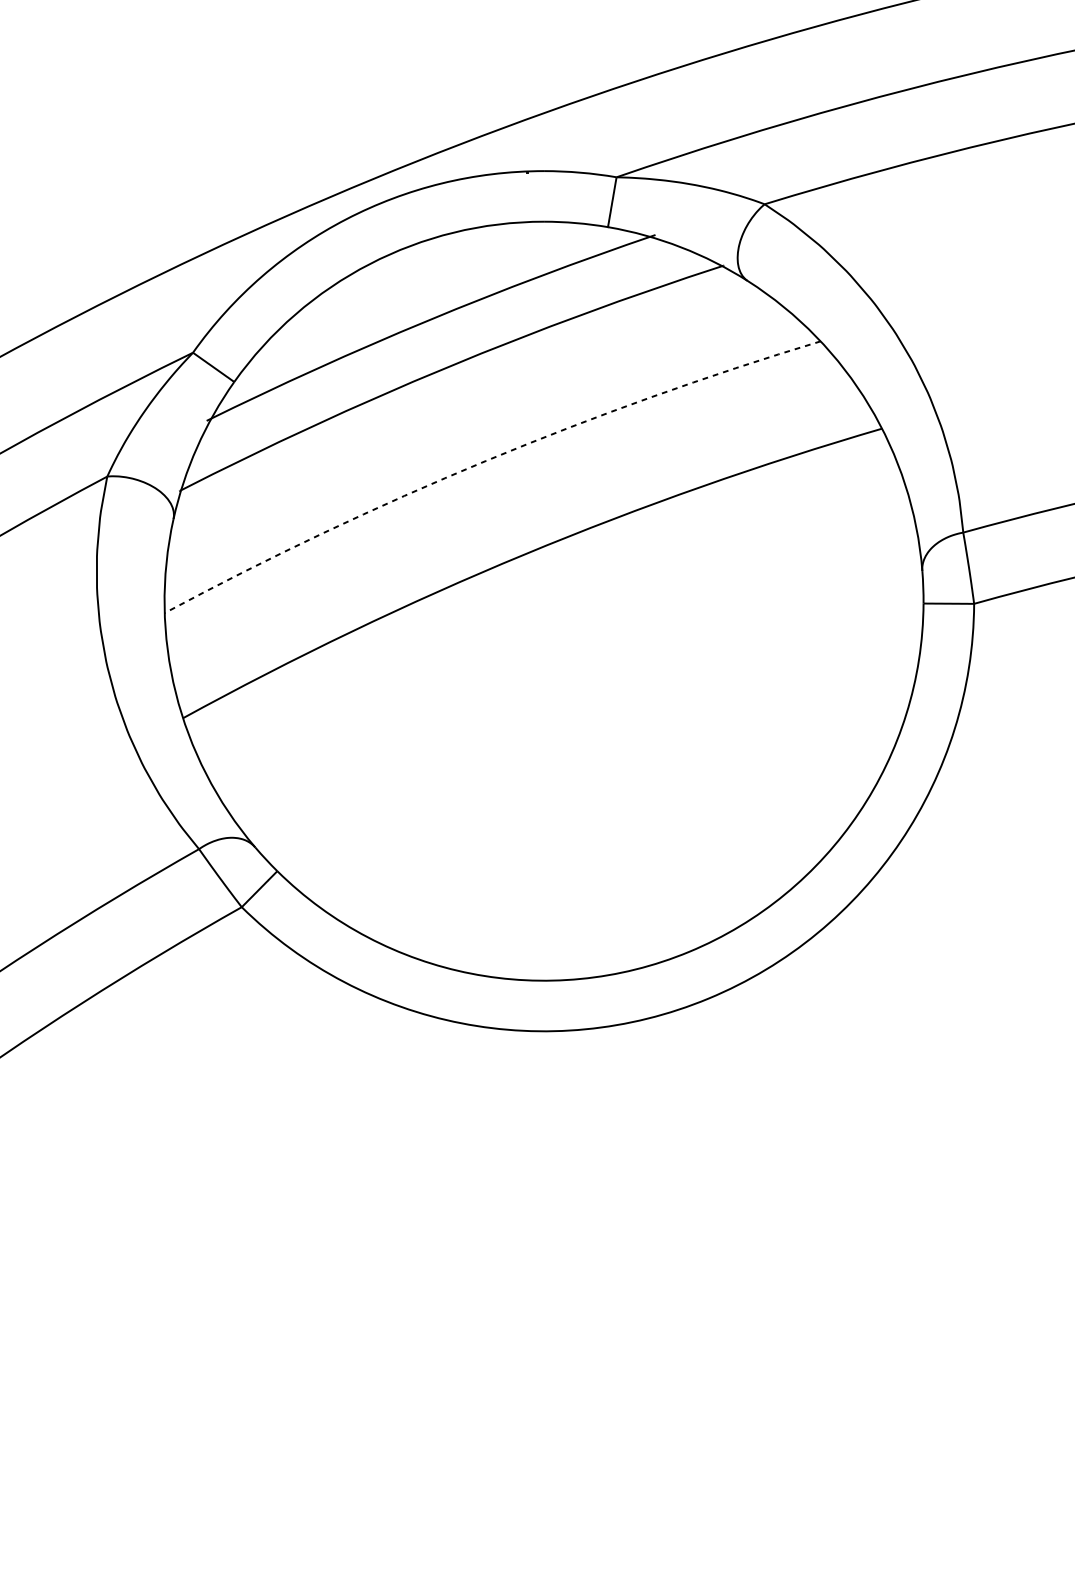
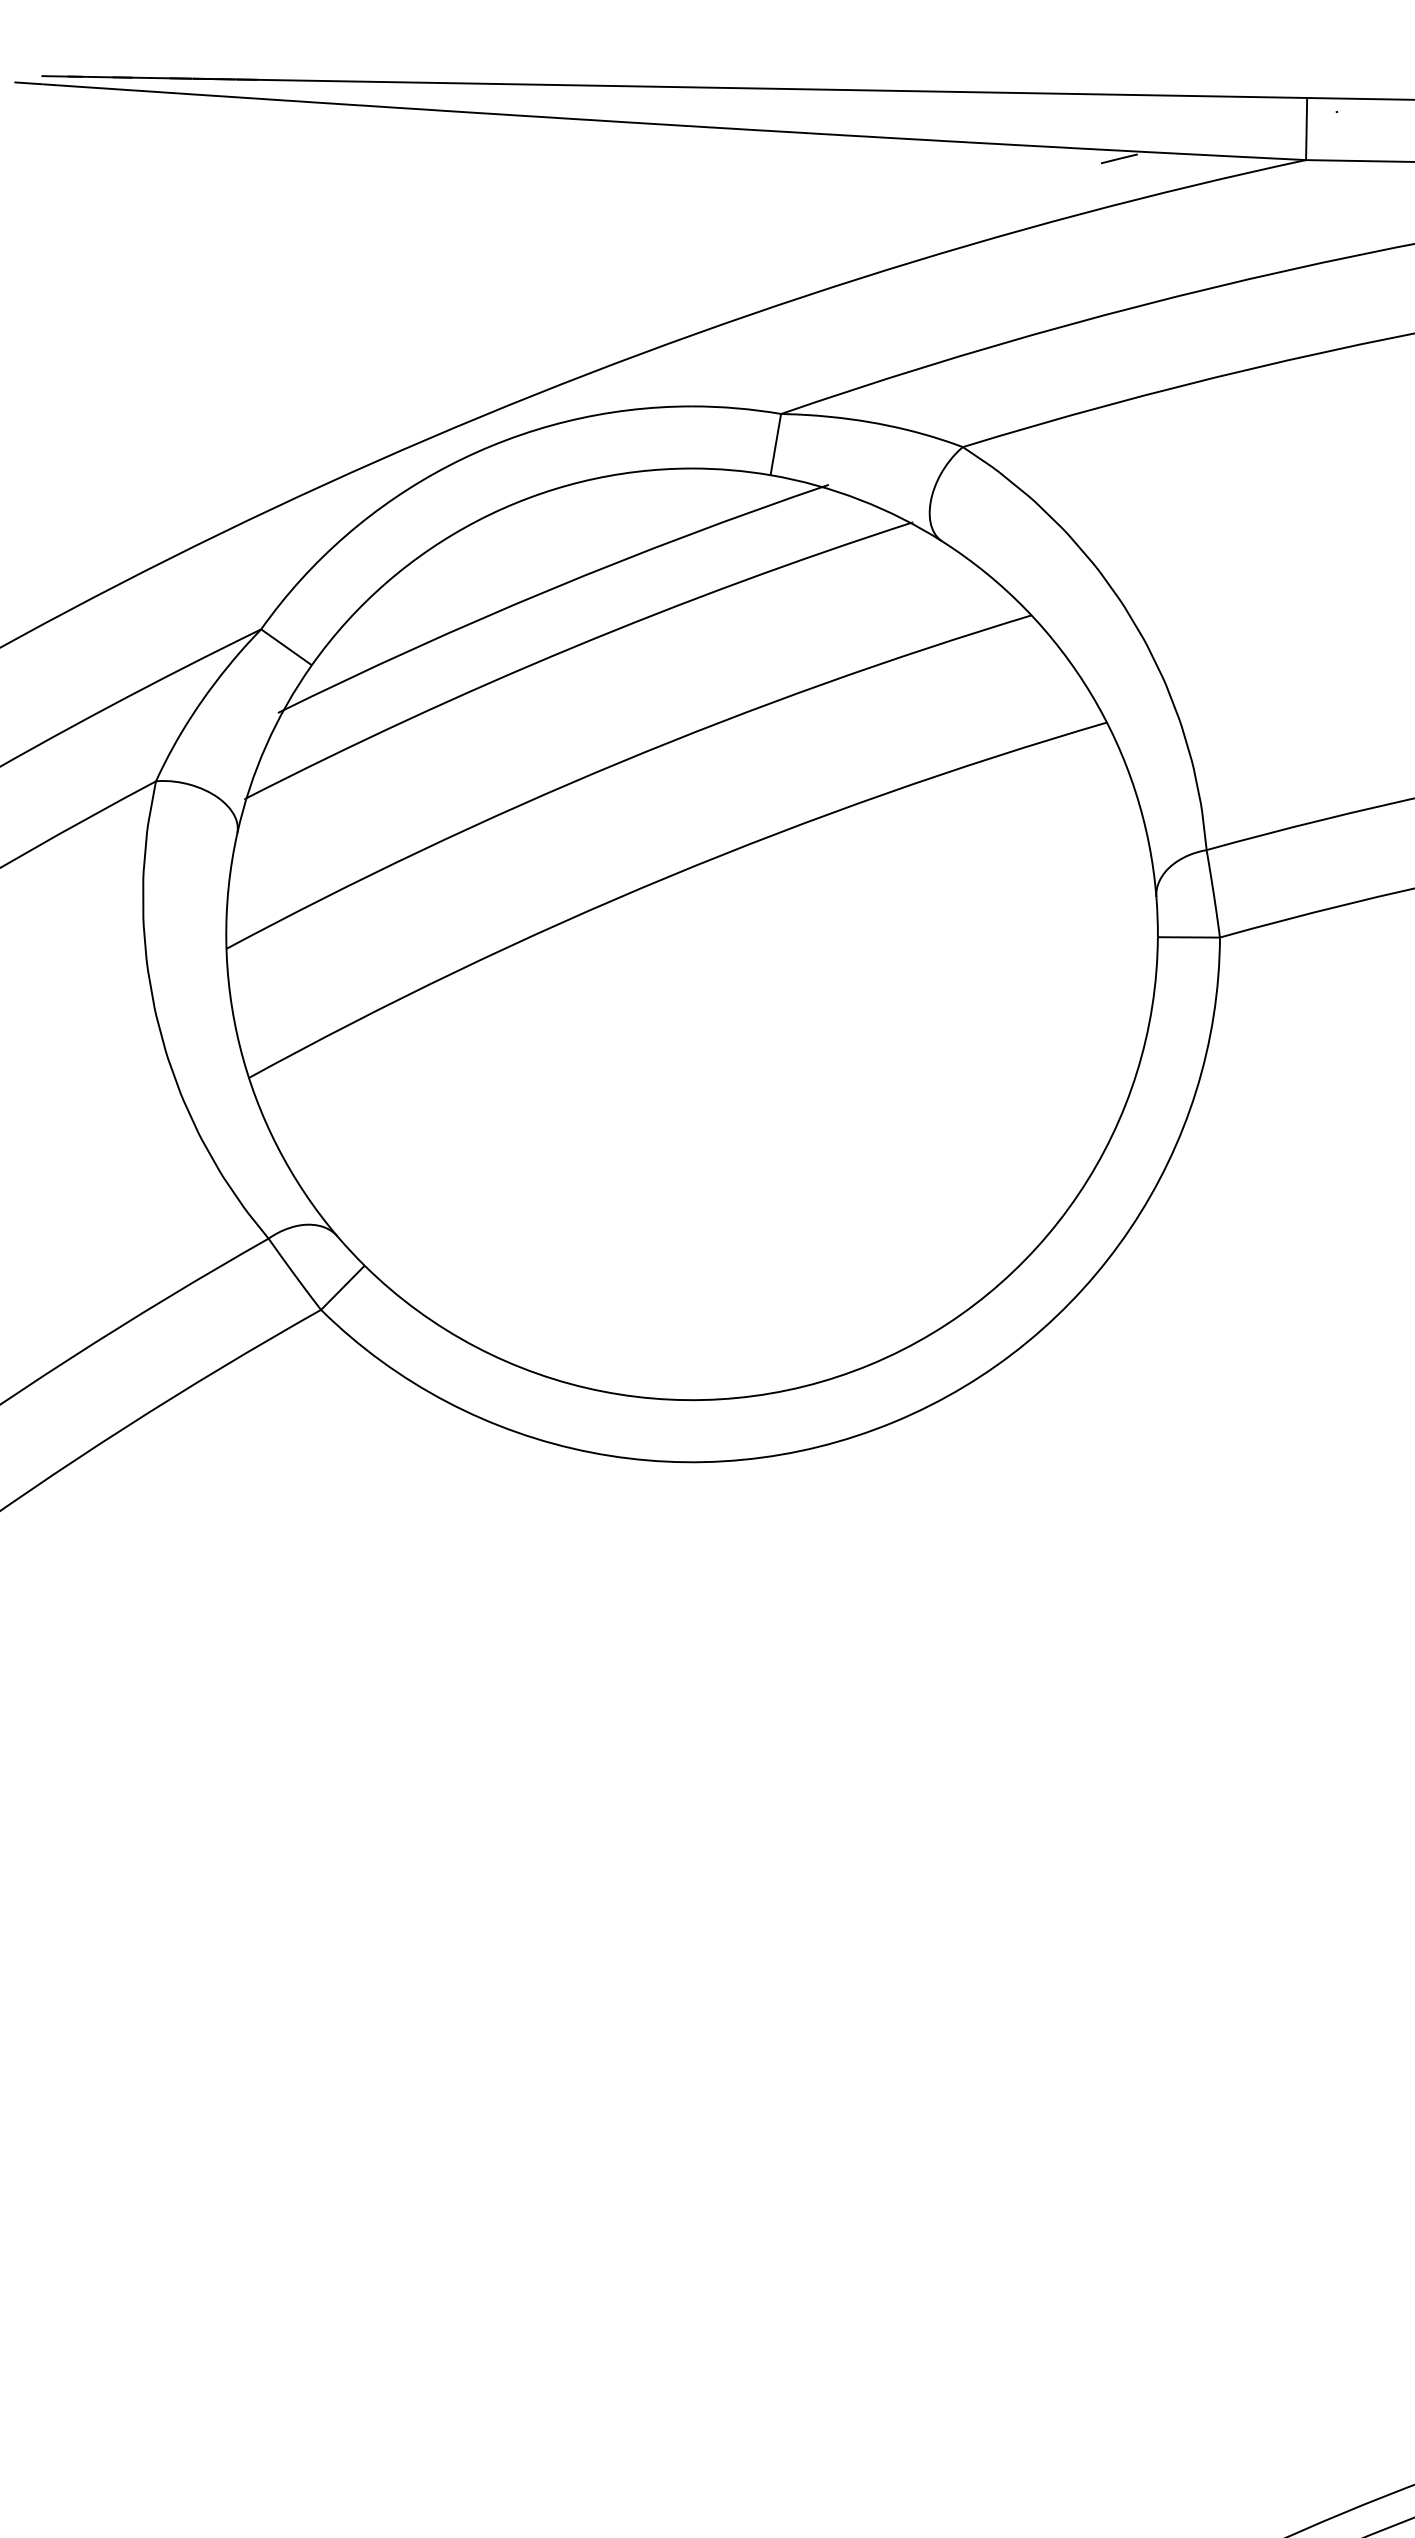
arc: (485, 461) -> (620, 762), dashed -> solid

